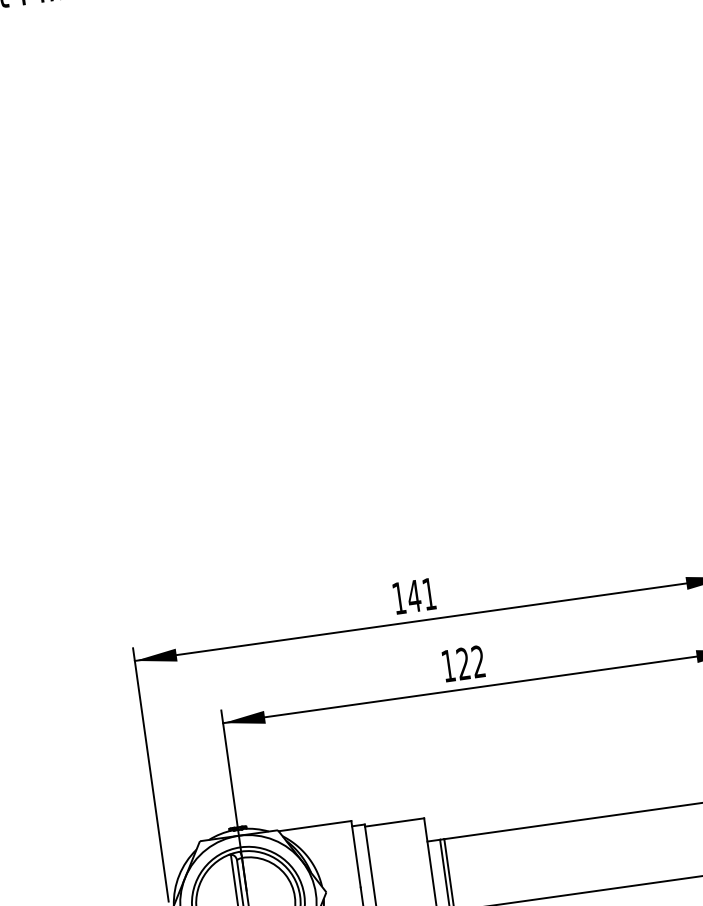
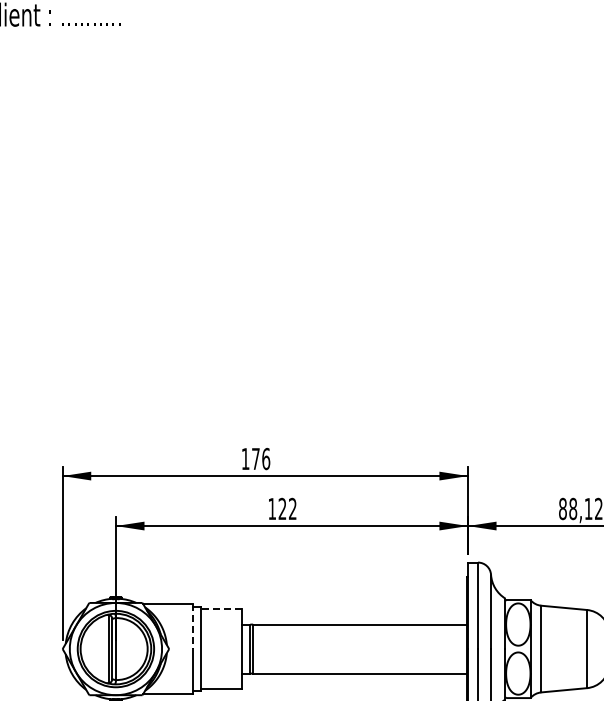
text: (420, 594) -> (260, 458), 141 -> 176
line: (393, 822) -> (220, 608), solid -> dashed
line: (355, 854) -> (192, 626), solid -> dashed

